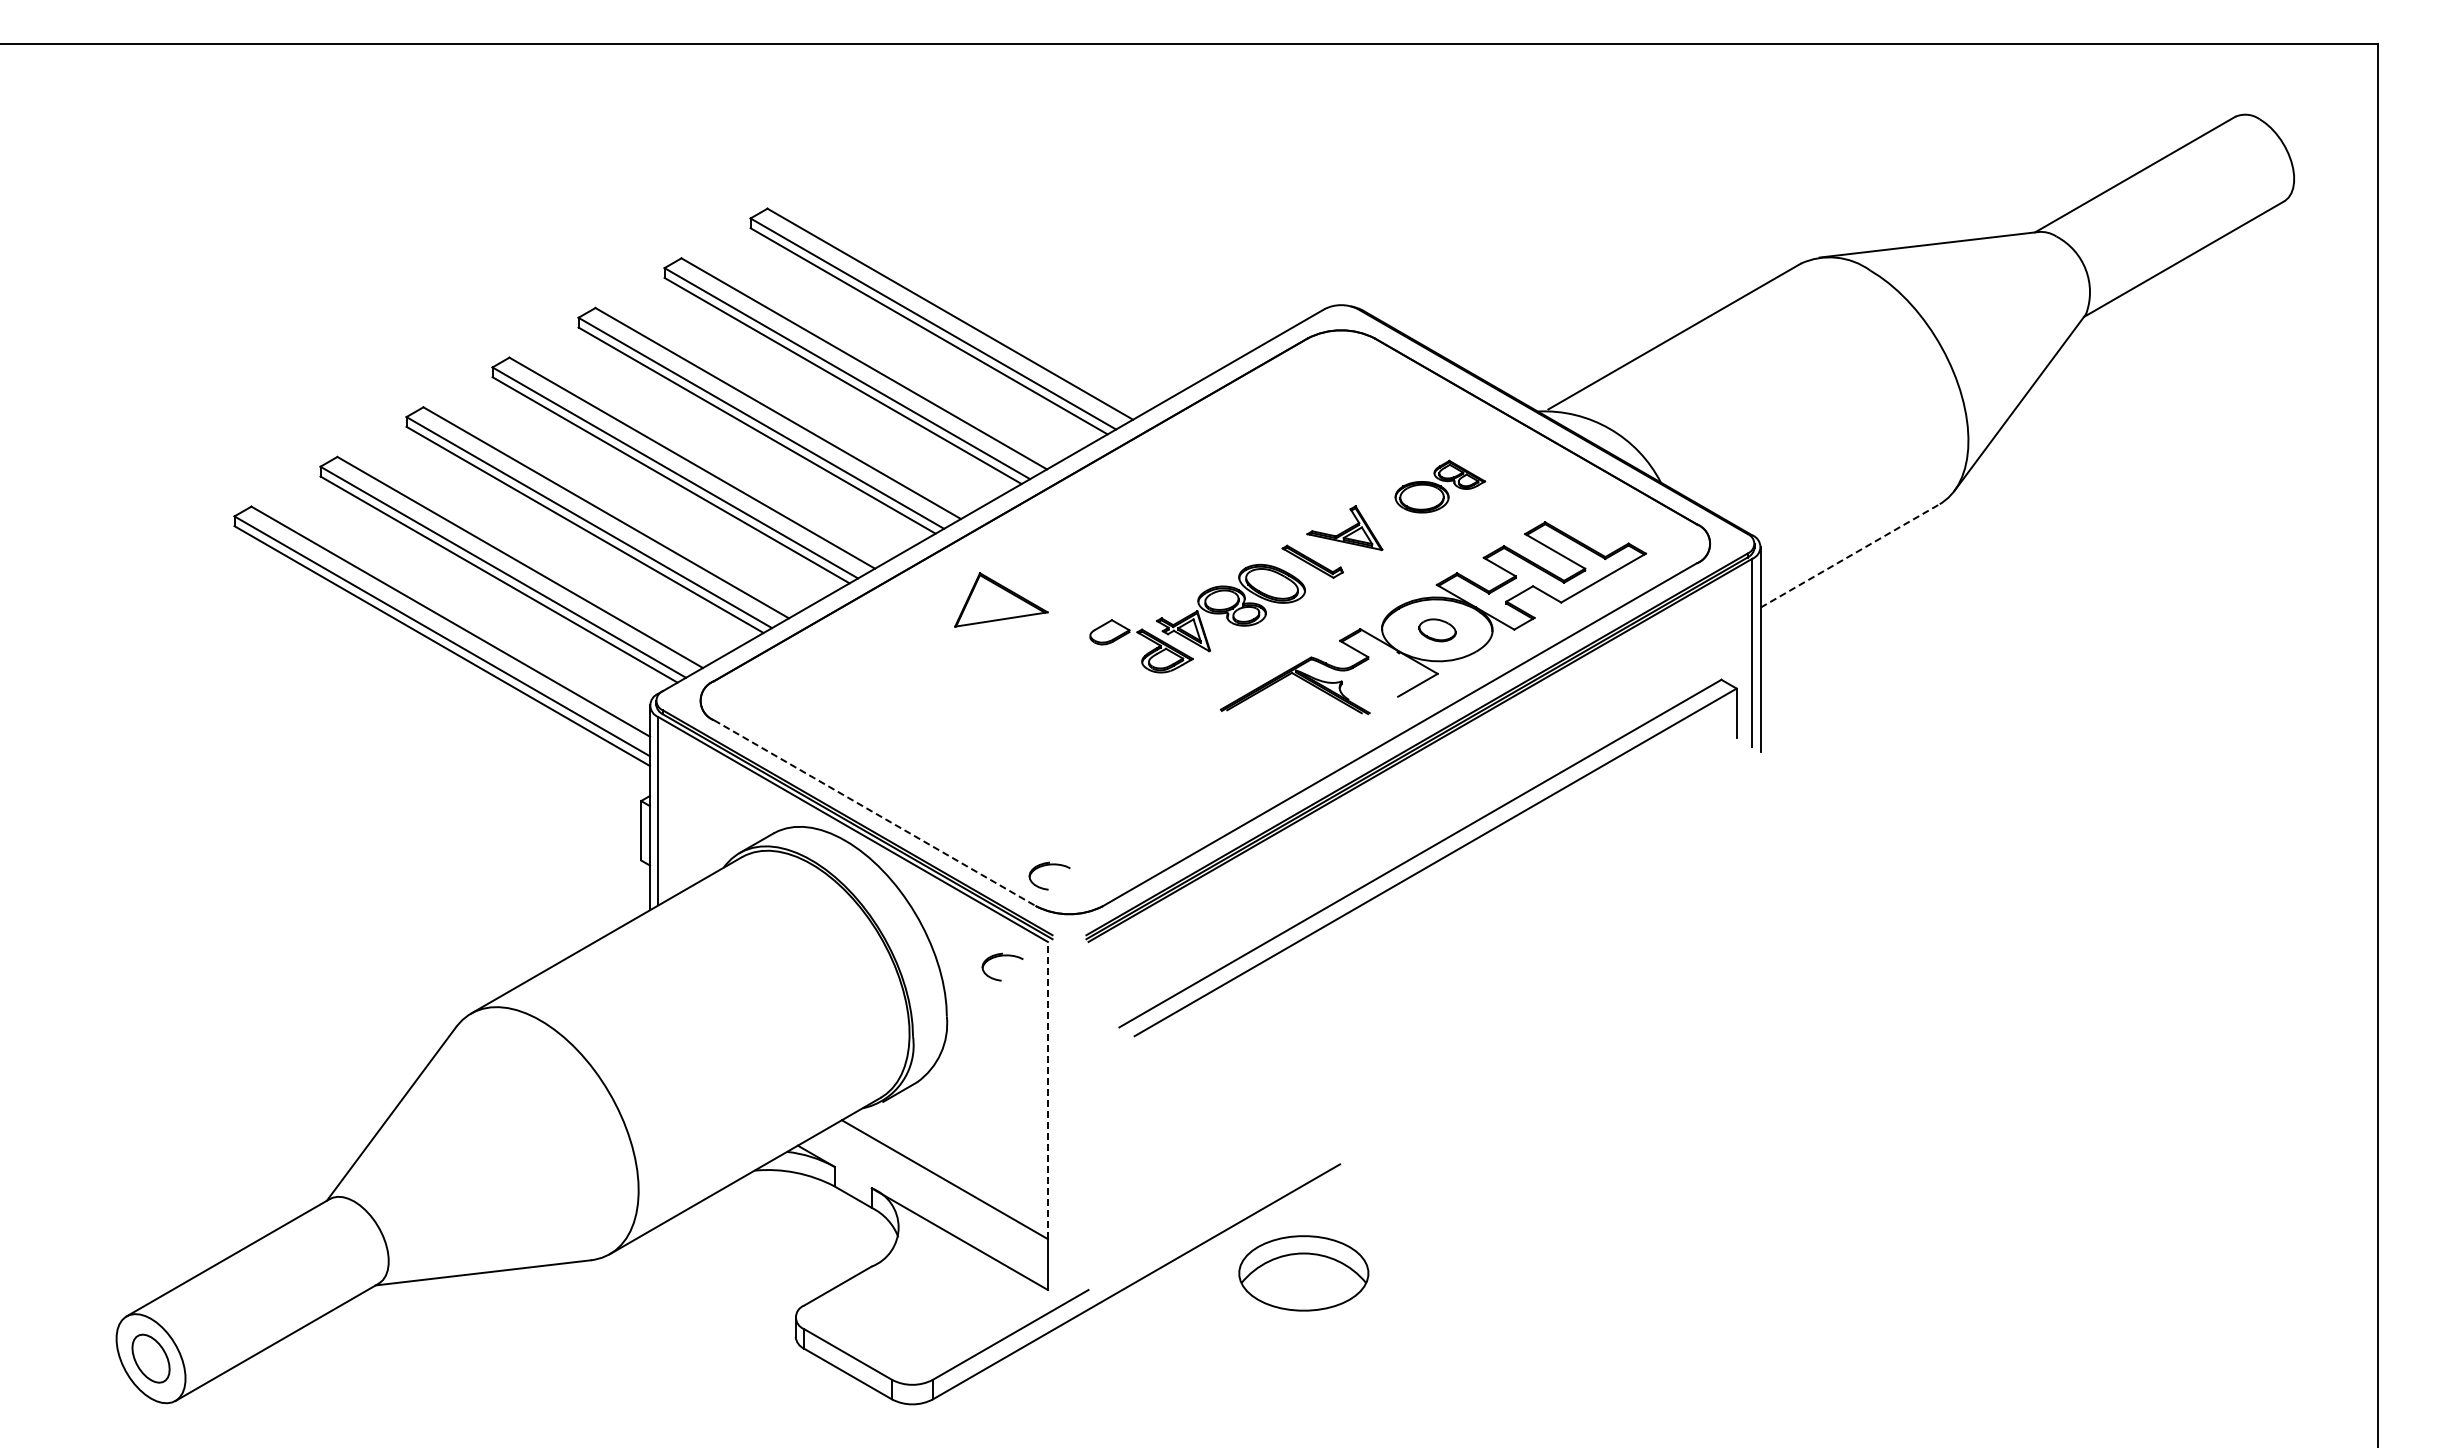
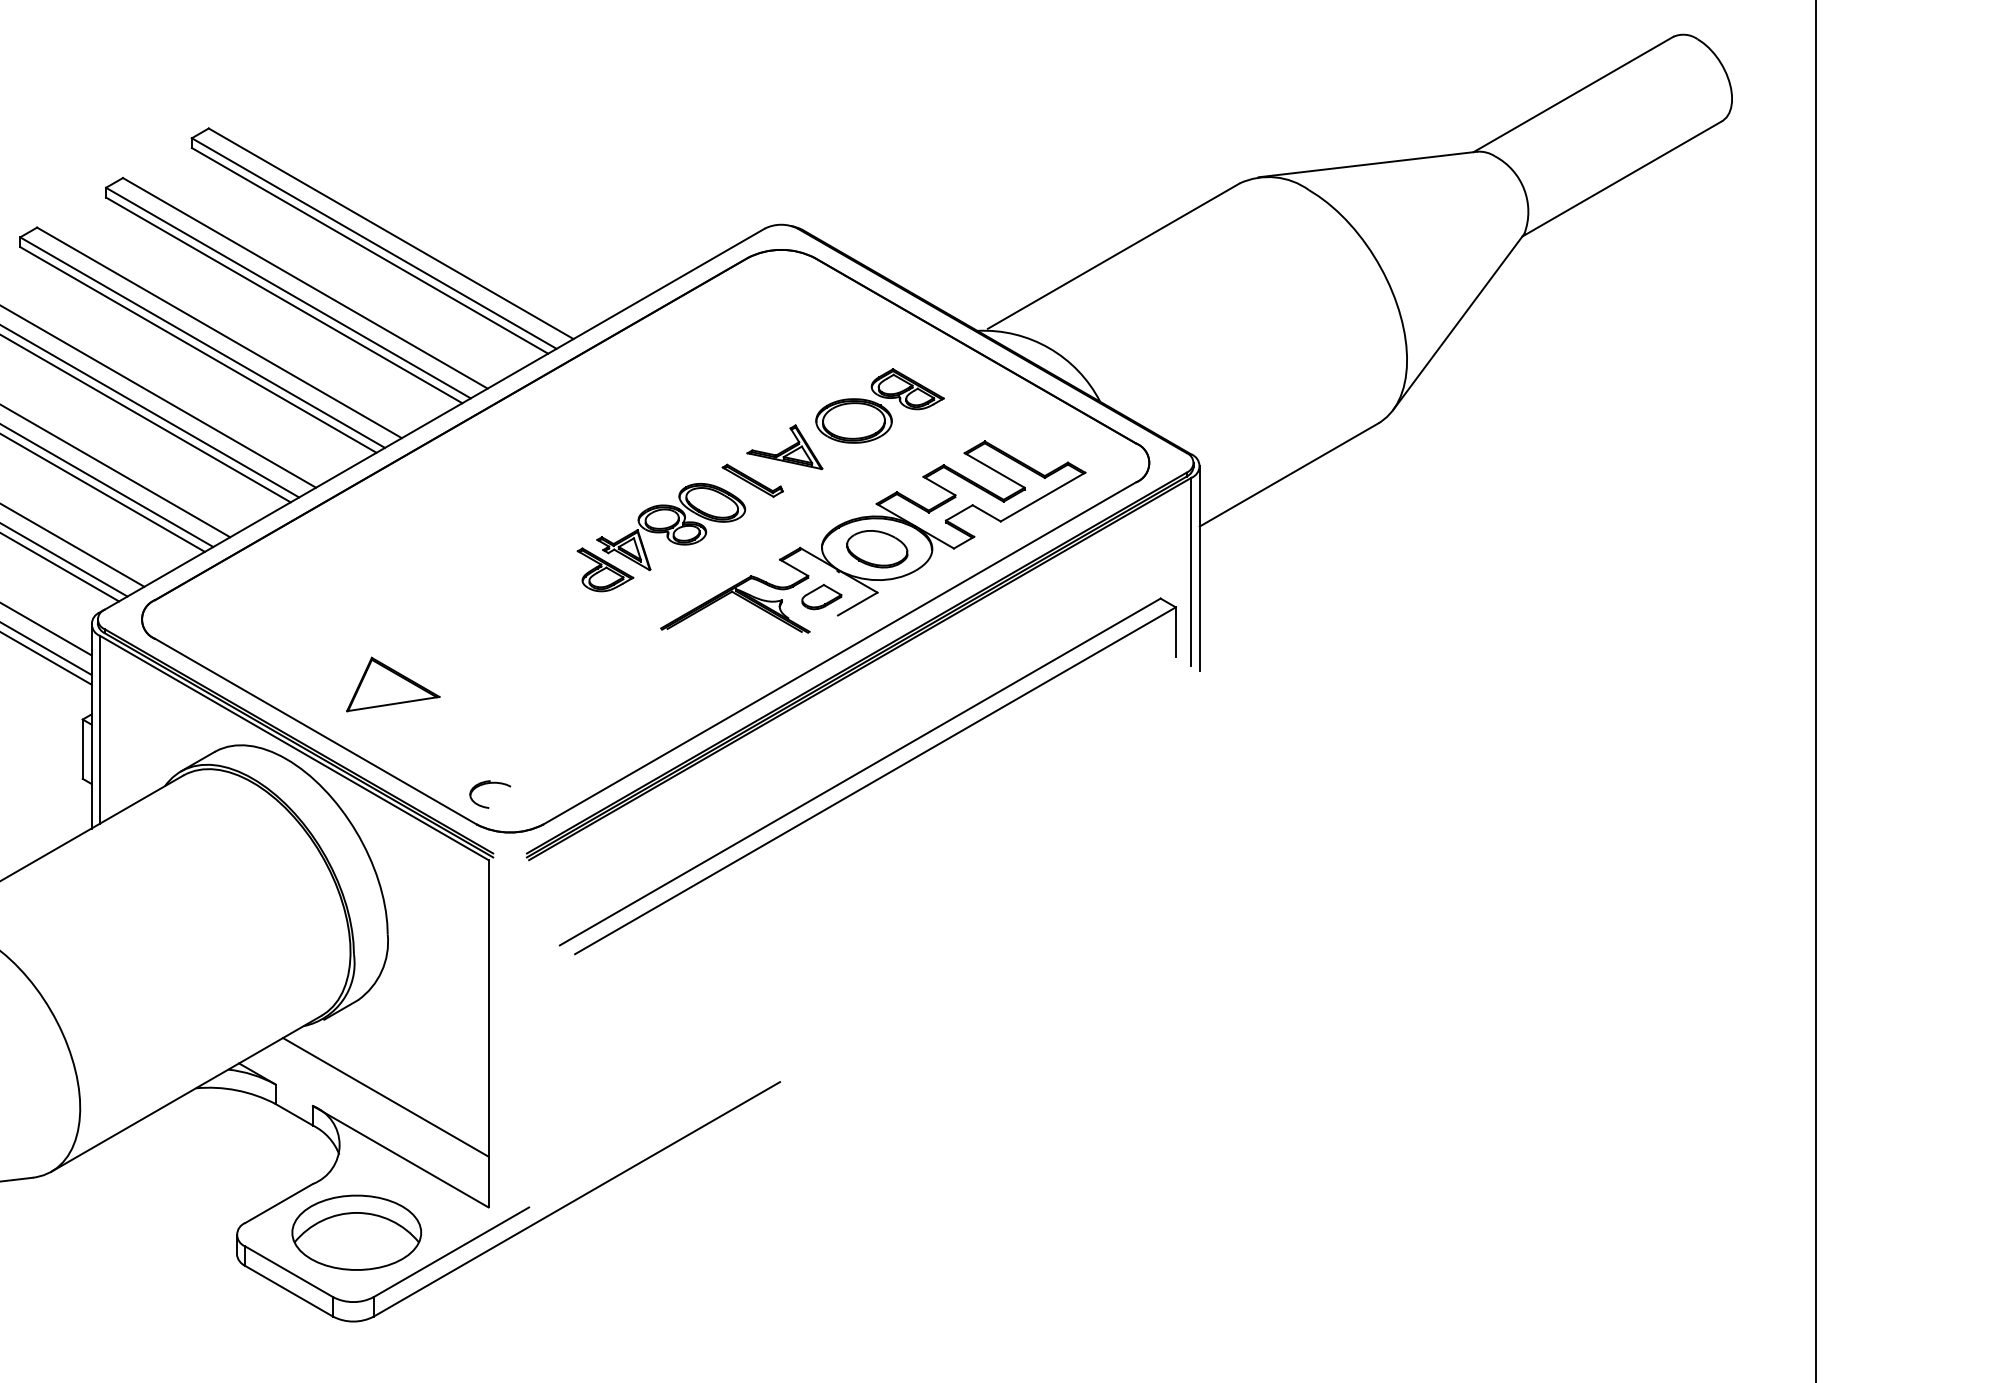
part: (1440, 486) -> (880, 405), size x1.43
line: (1850, 555) -> (1289, 474), dashed -> solid
part: (1001, 599) -> (393, 684), moved
part: (1437, 630) -> (877, 549), size x1.67
part: (1109, 632) -> (821, 597), moved
line: (874, 813) -> (315, 731), dashed -> solid
part: (998, 957) -> (439, 875), removed
line: (1047, 1090) -> (488, 1008), dashed -> solid
part: (1303, 1273) -> (356, 1232), moved

